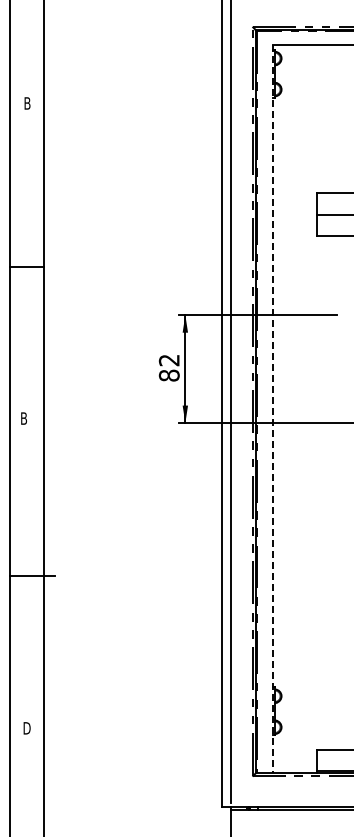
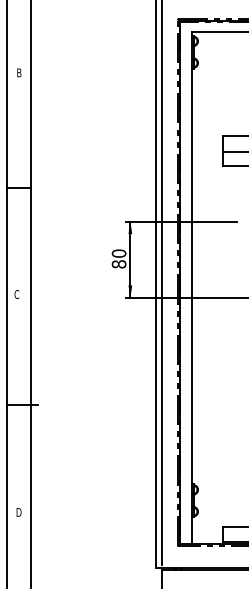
text: (168, 360) -> (118, 253), 82 -> 80
line: (273, 409) -> (192, 288), dashed -> solid
text: (23, 418) -> (16, 294), B -> C

